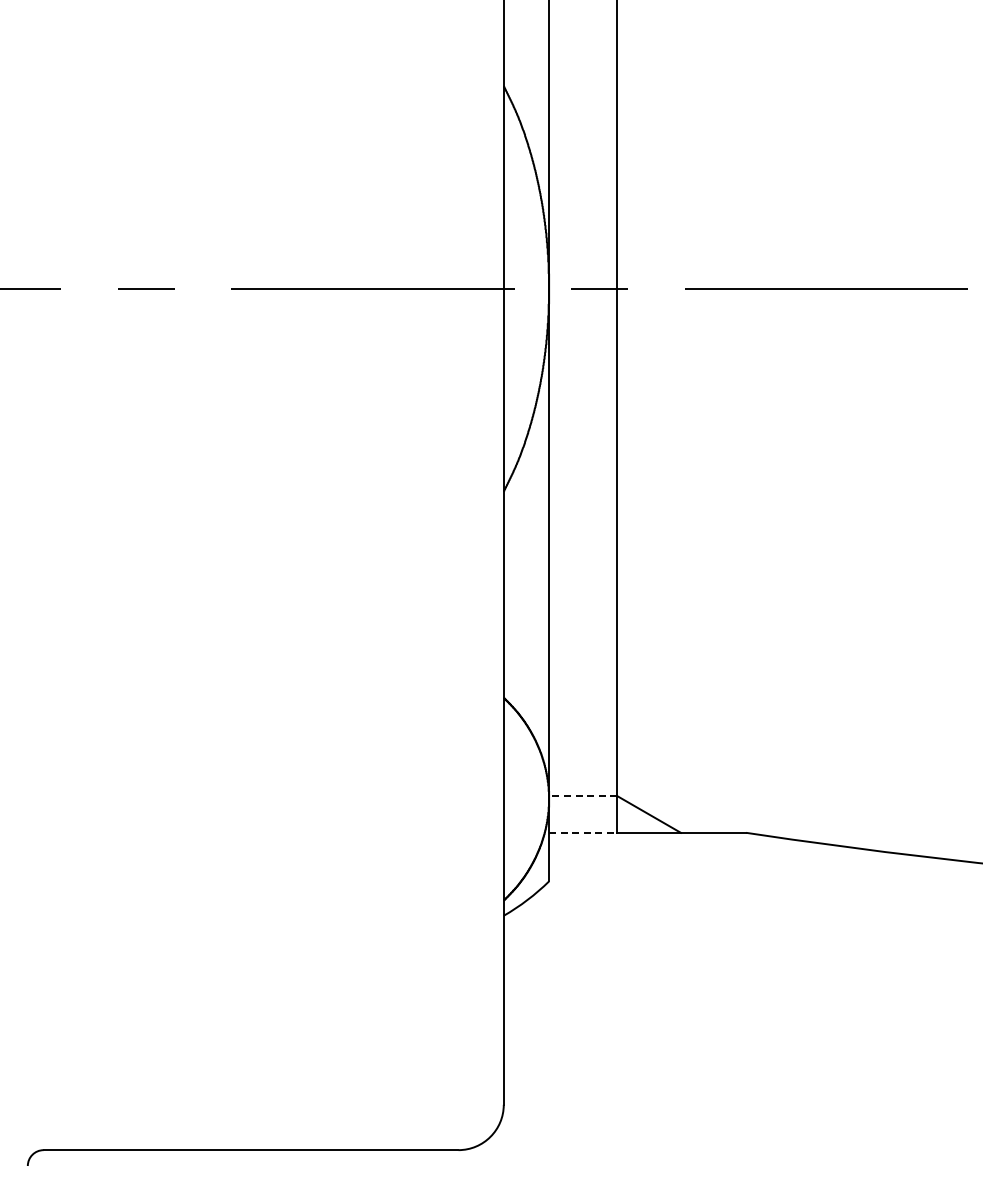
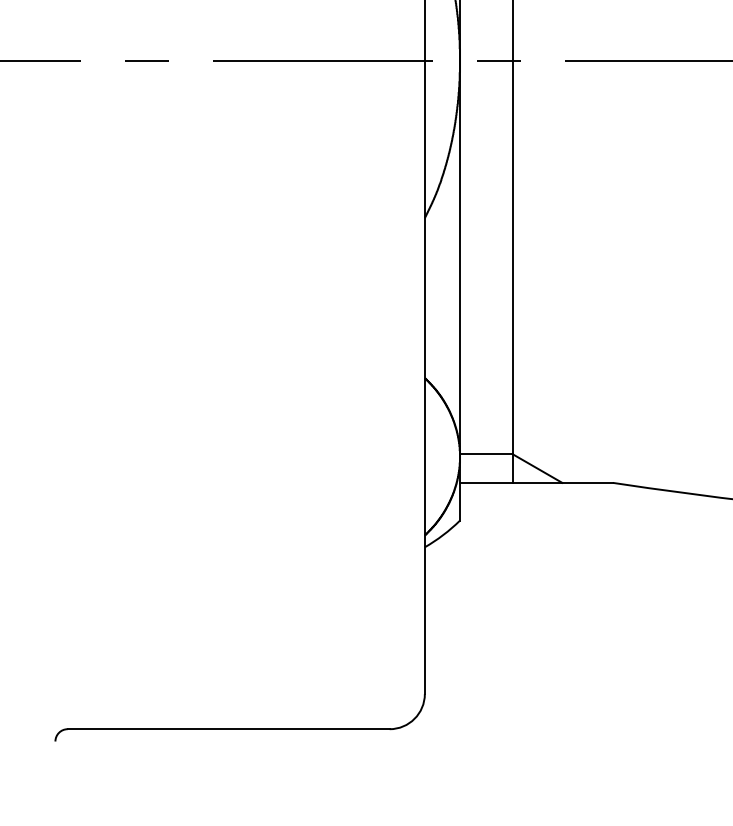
line: (583, 795) -> (486, 453), dashed -> solid
line: (583, 832) -> (486, 482), dashed -> solid

